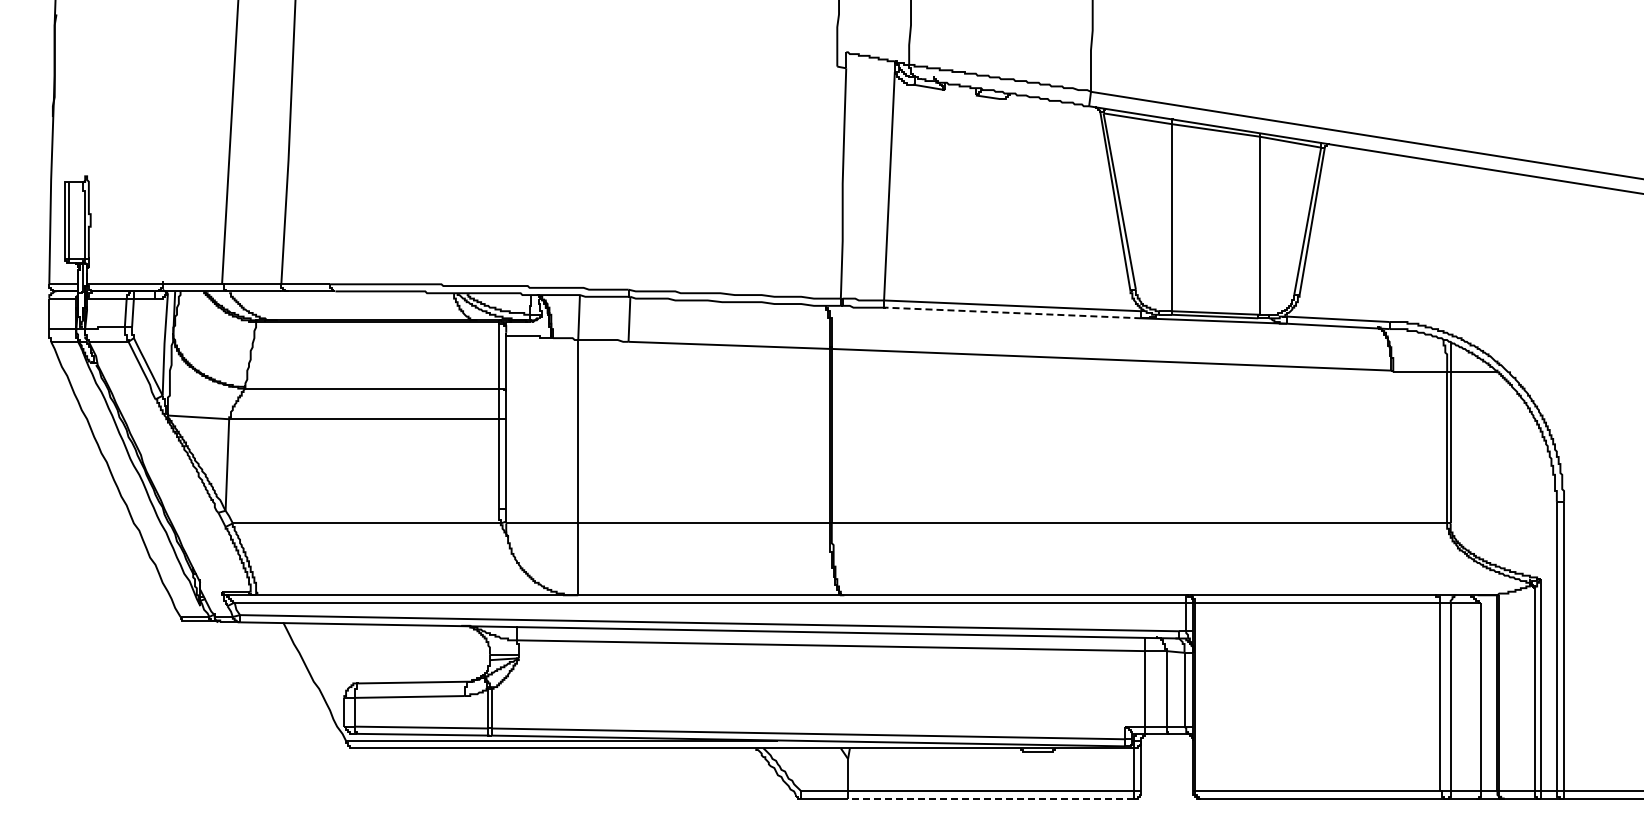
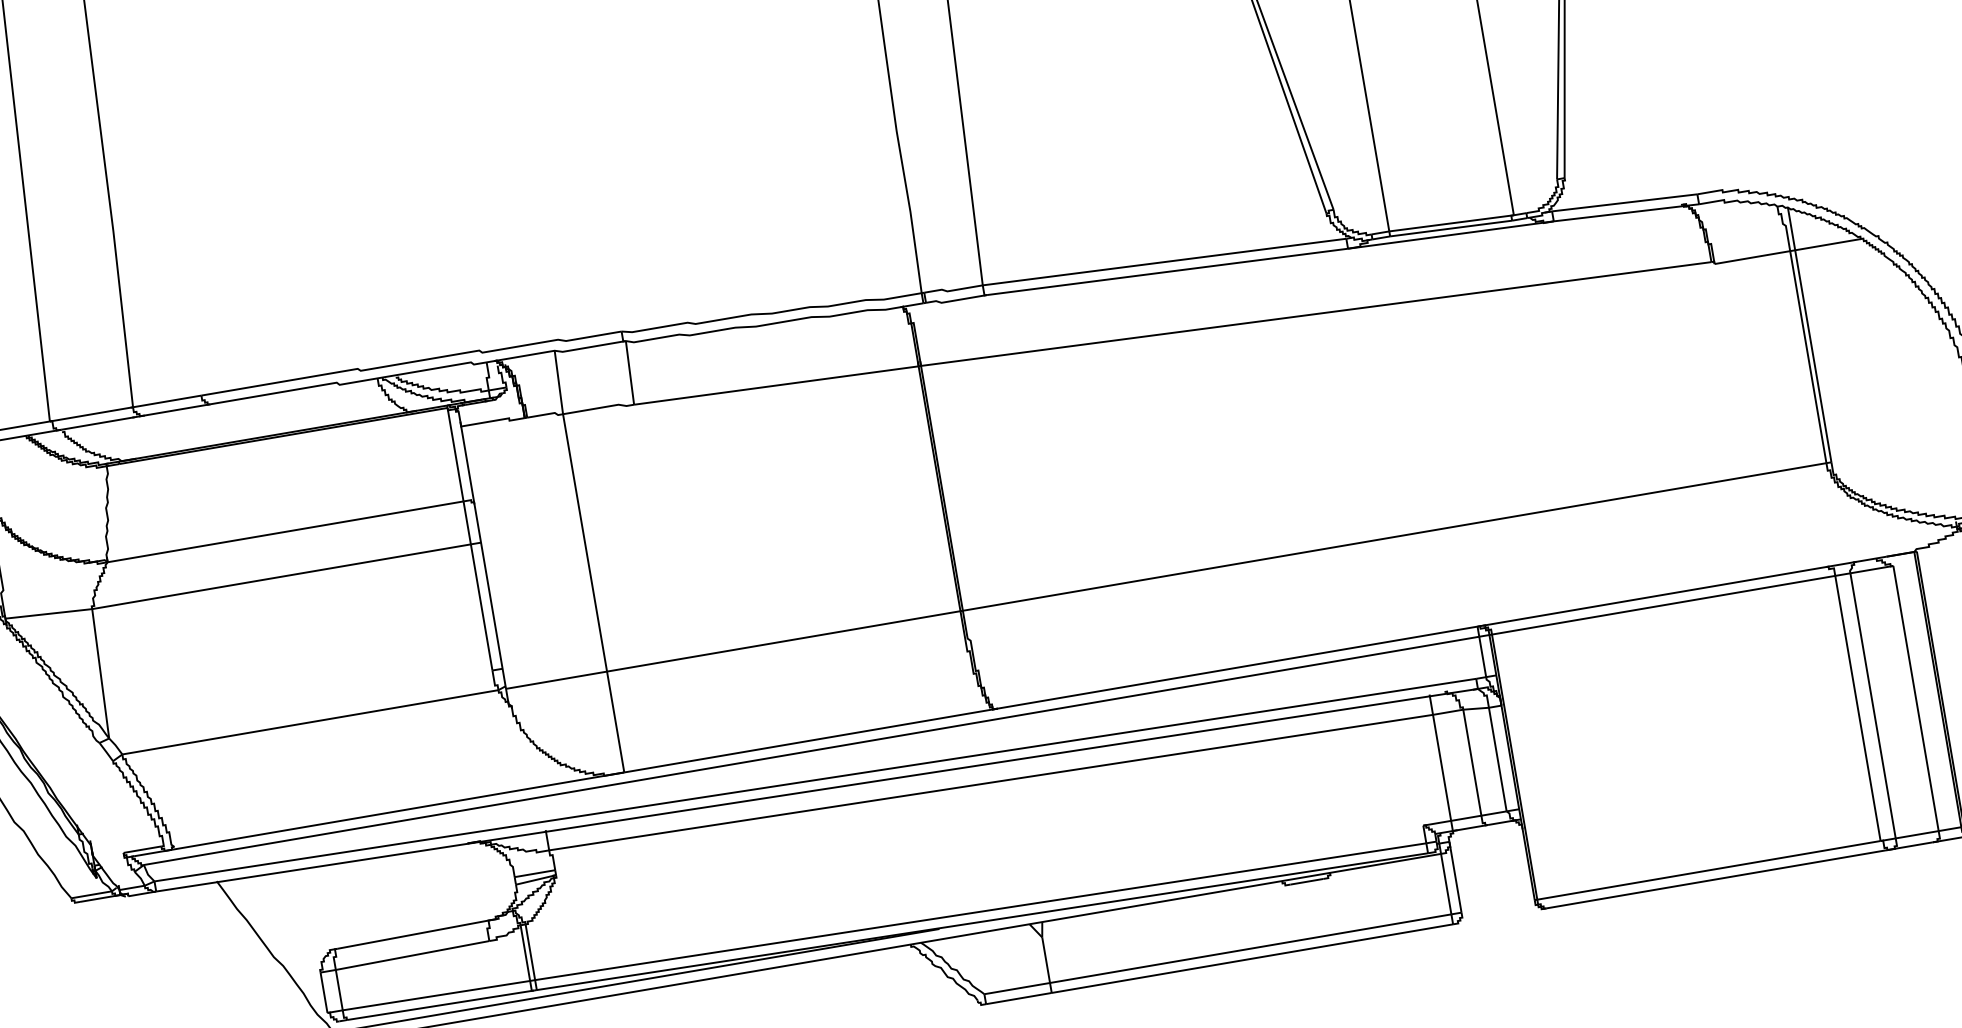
line: (1013, 313) -> (1167, 272), dashed -> solid
line: (990, 798) -> (1251, 958), dashed -> solid

